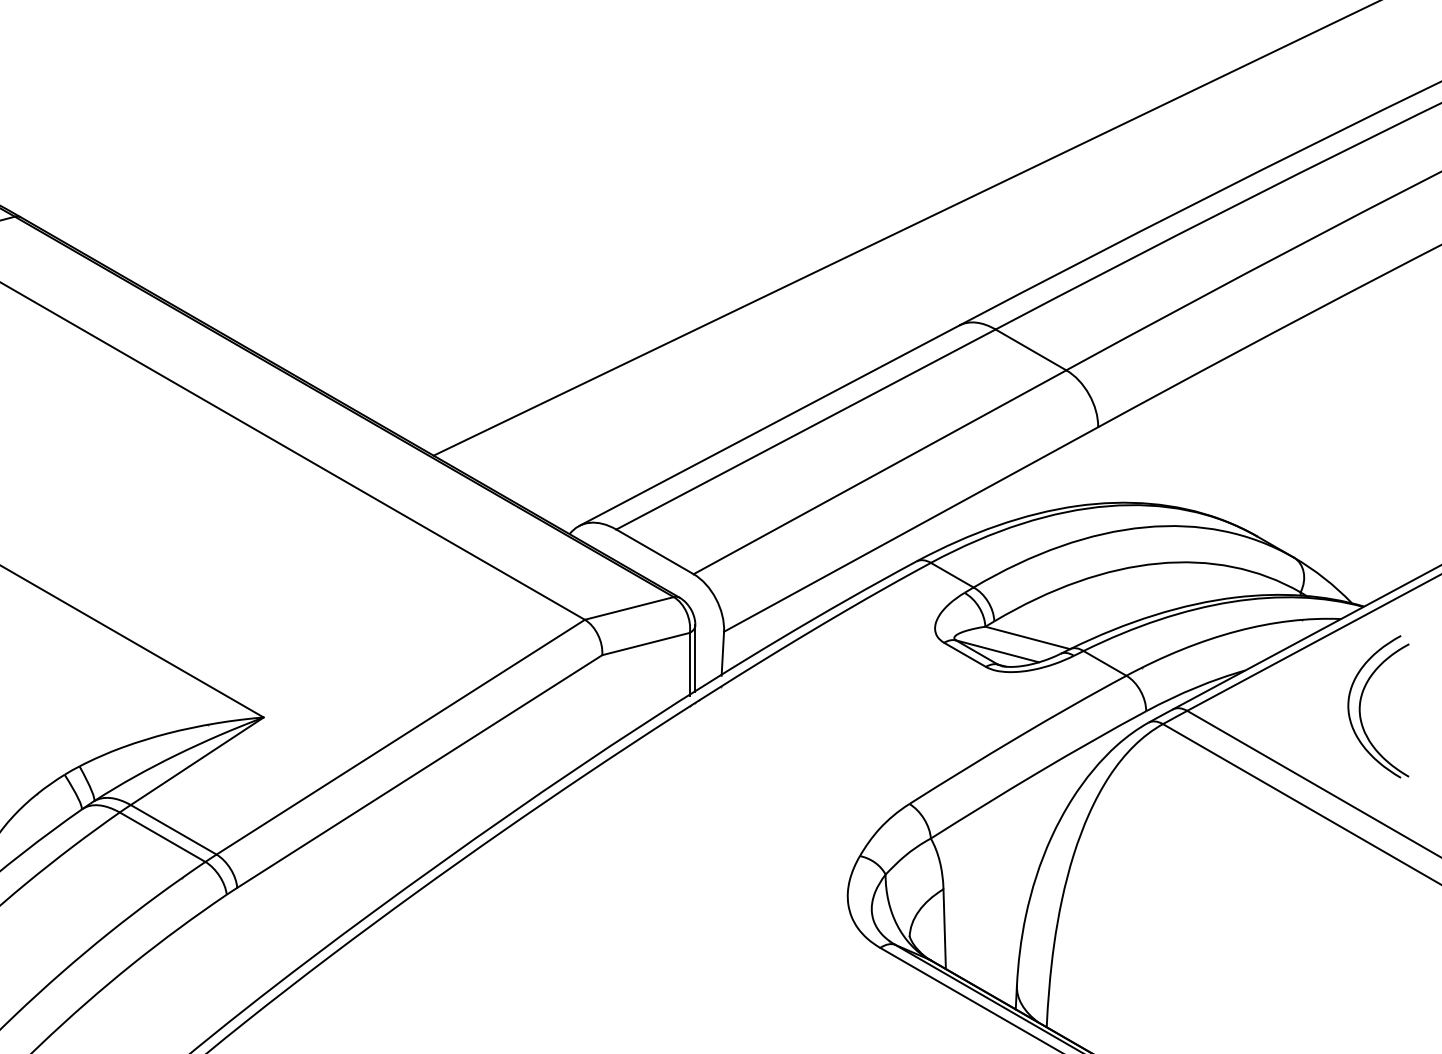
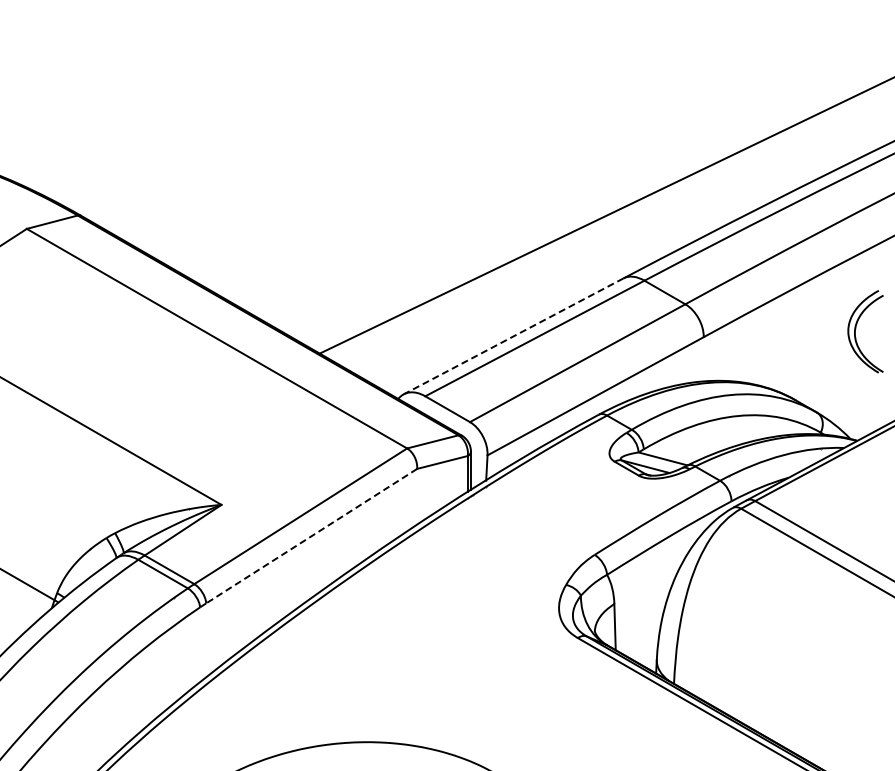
line: (768, 426) -> (513, 336), solid -> dashed
part: (1362, 701) -> (856, 328), moved
line: (419, 772) -> (311, 536), solid -> dashed

